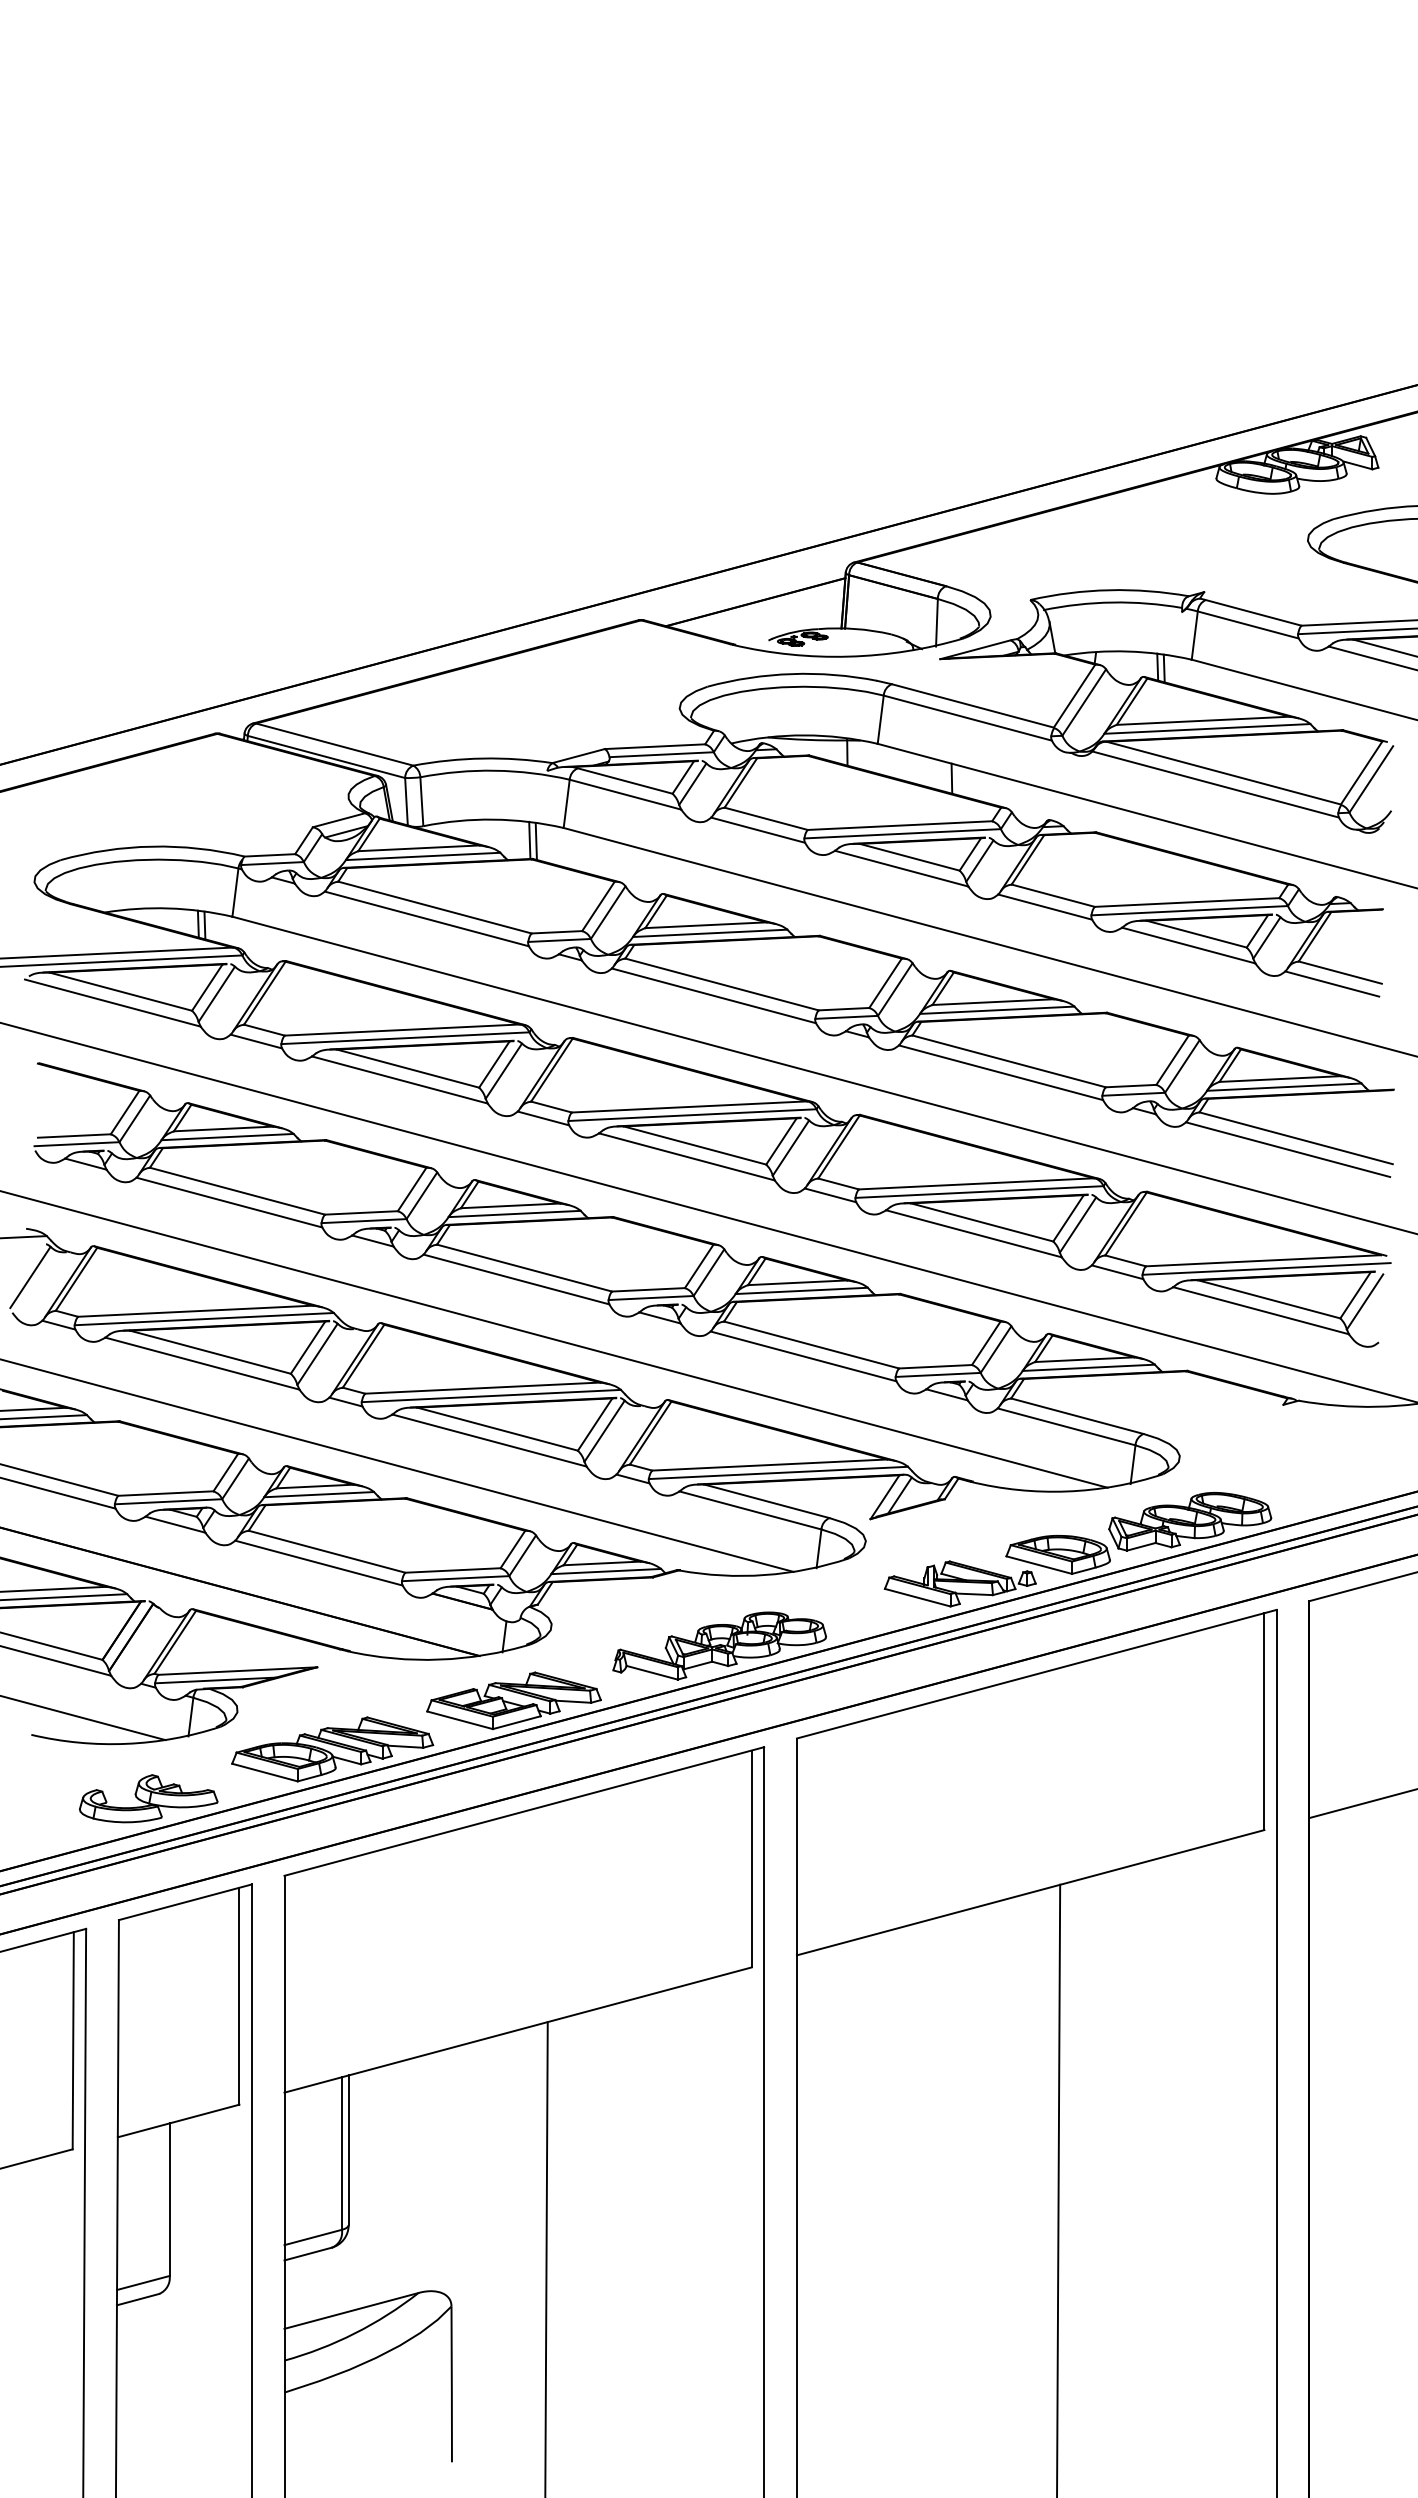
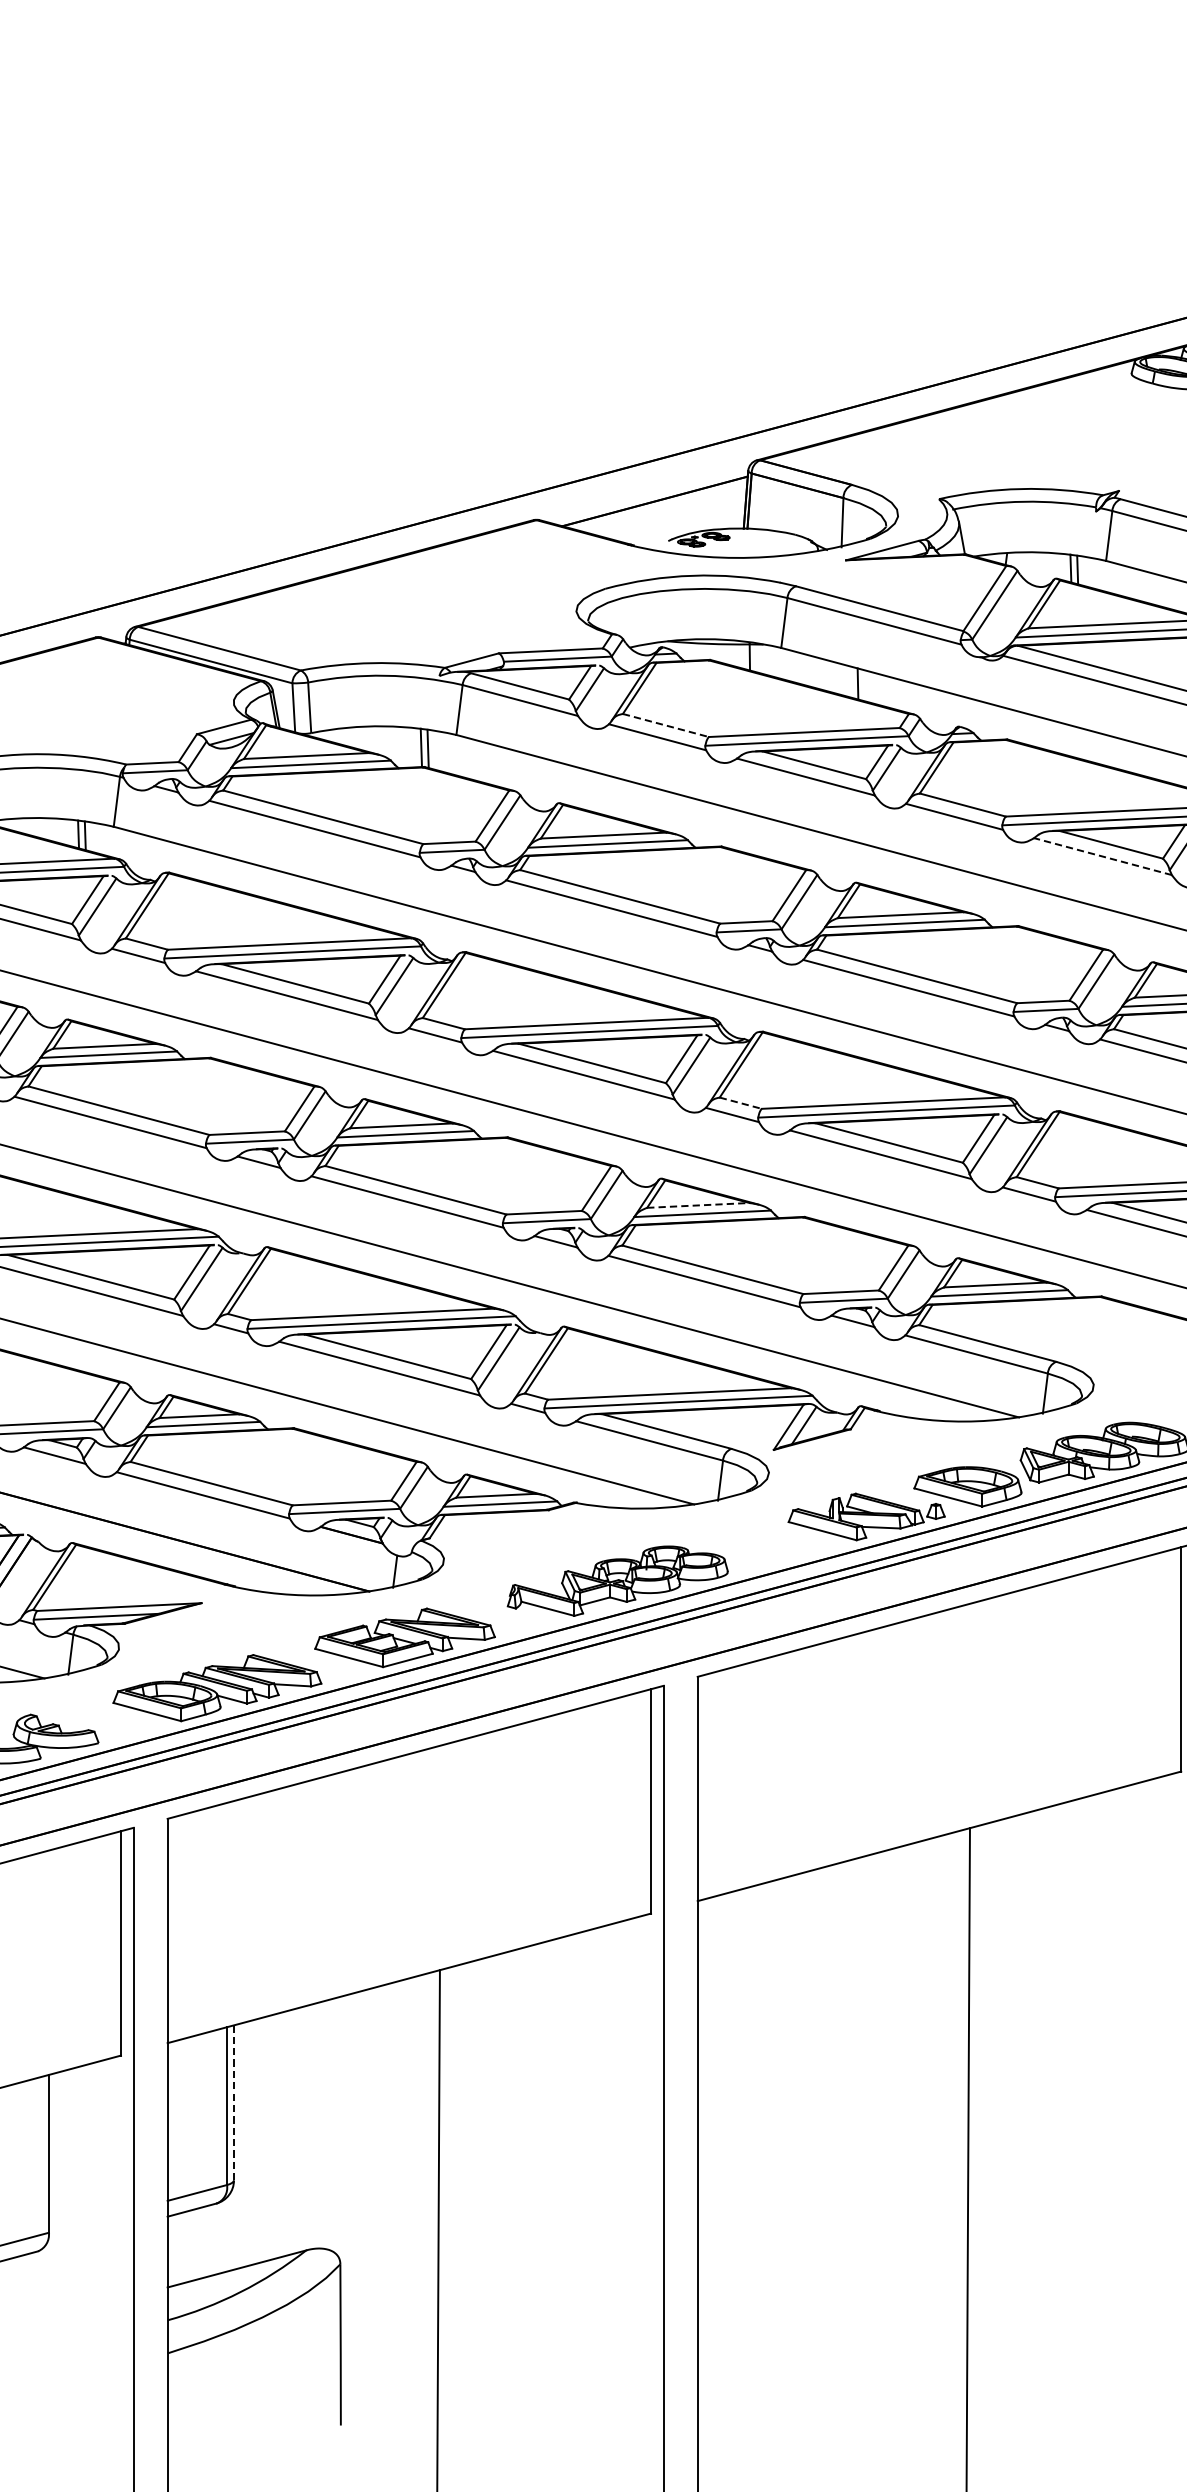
line: (766, 818) -> (666, 725), solid -> dashed
line: (1188, 945) -> (1102, 856), solid -> dashed
line: (839, 1184) -> (741, 1103), solid -> dashed
line: (797, 1282) -> (698, 1205), solid -> dashed
line: (348, 2149) -> (233, 2101), solid -> dashed

